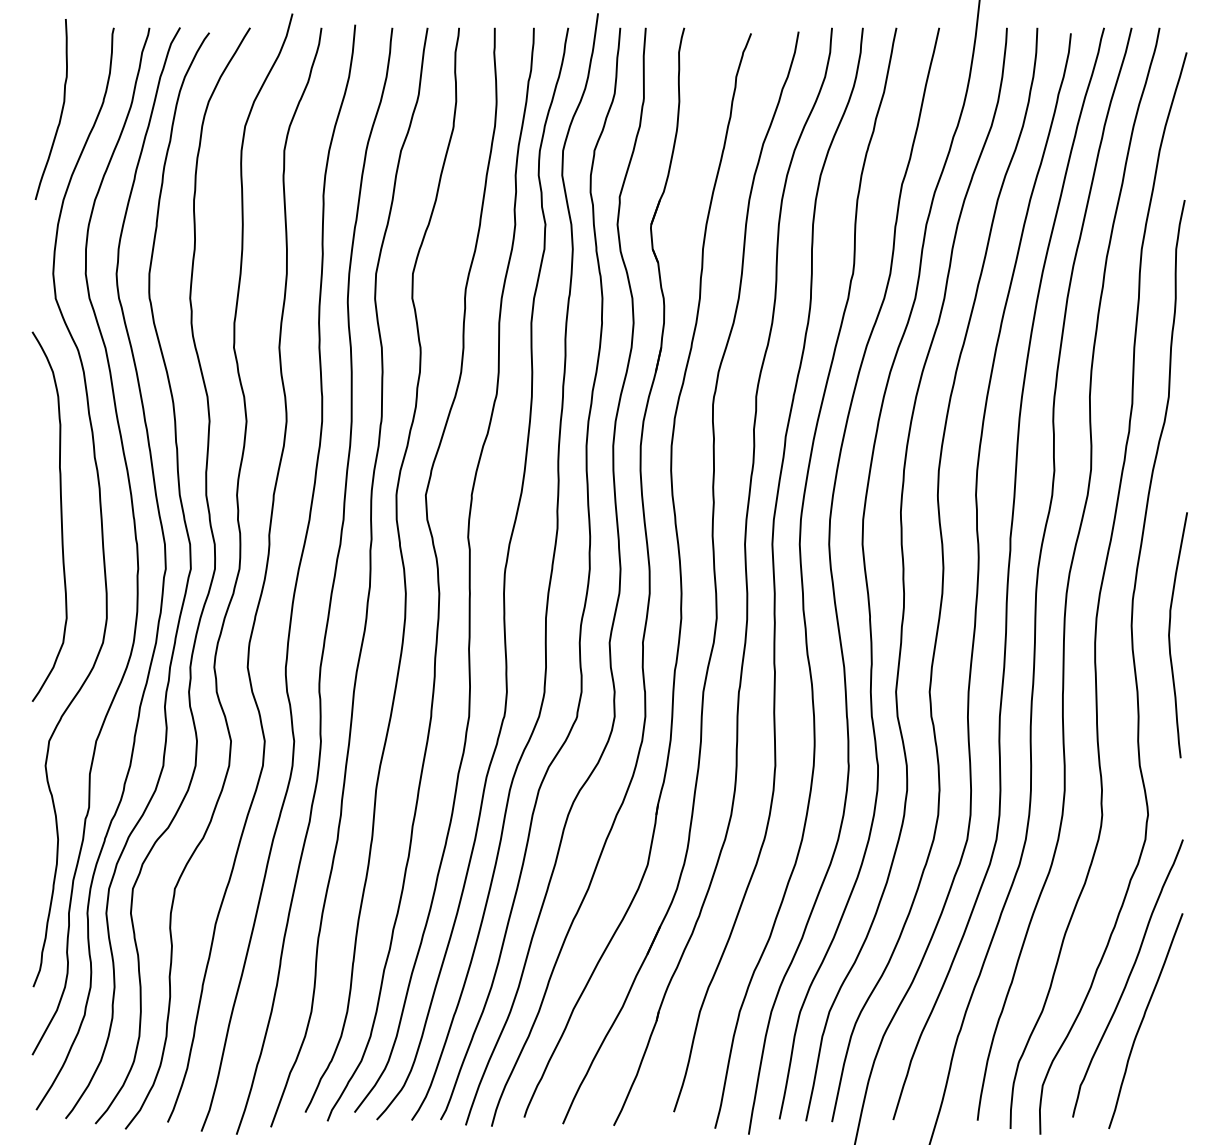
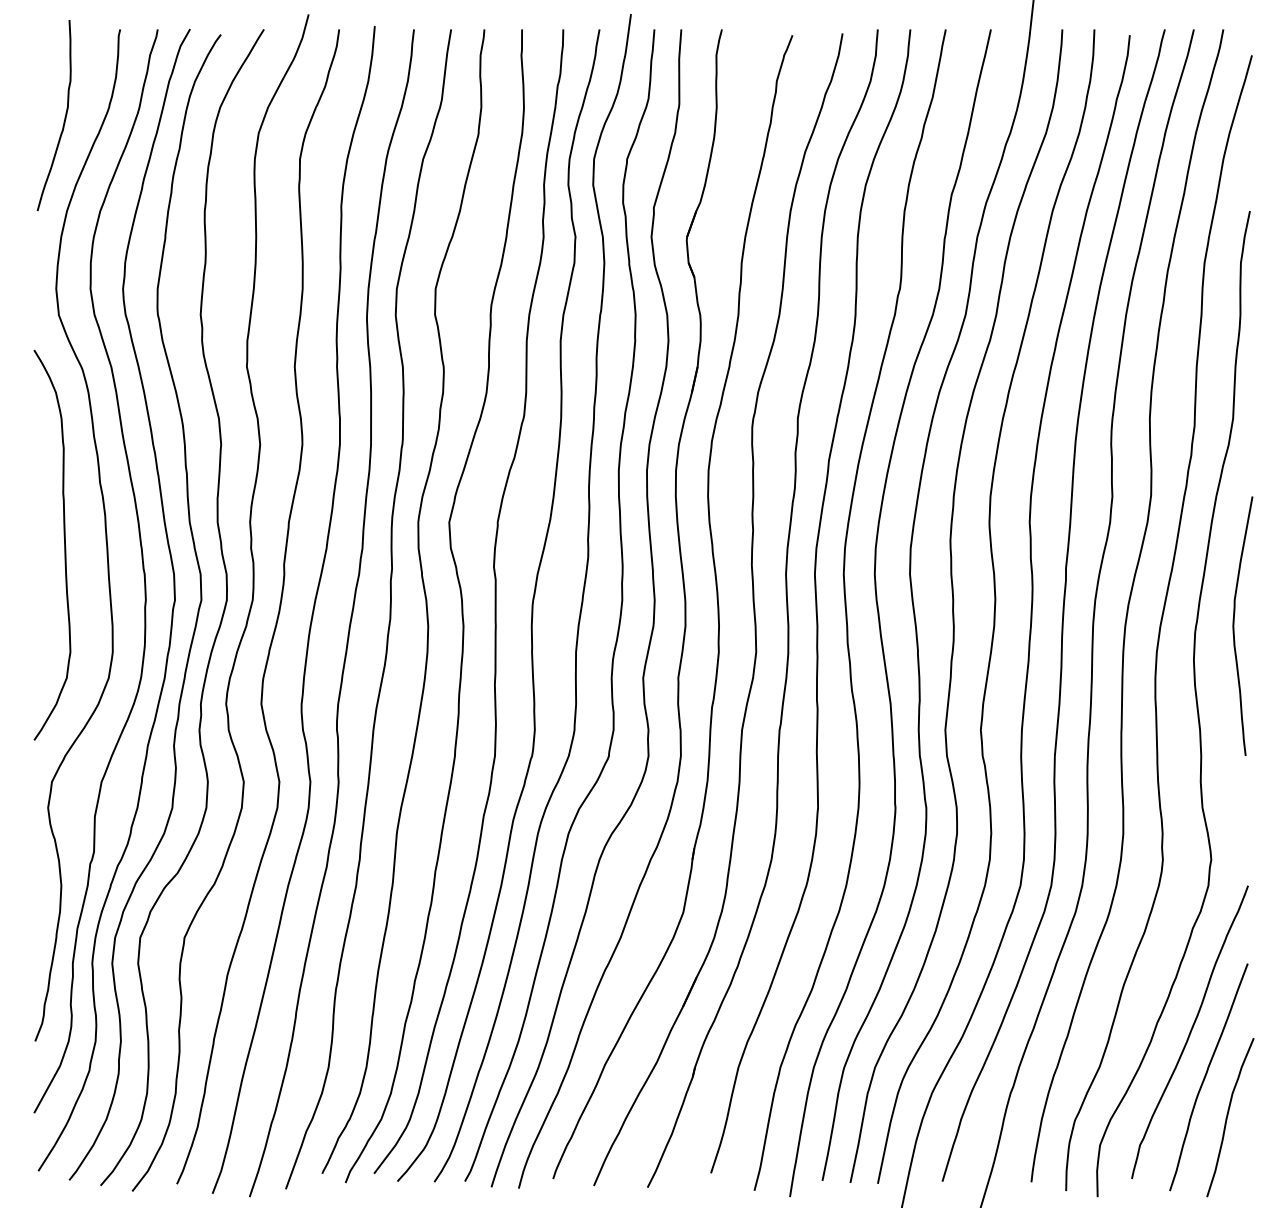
curve: (1170, 634) -> (1234, 625), moved
curve: (1164, 1057) -> (1228, 1115), added

